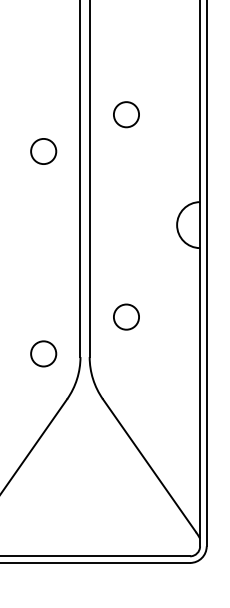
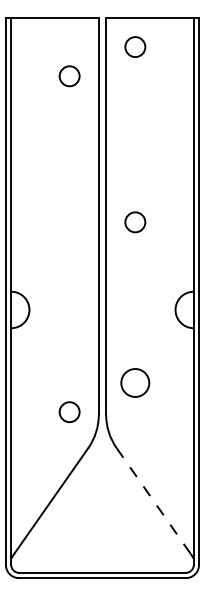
circle: (43, 151) -> (69, 251), removed
circle: (126, 316) -> (135, 382), size x1.4
line: (149, 466) -> (153, 501), solid -> dashed

